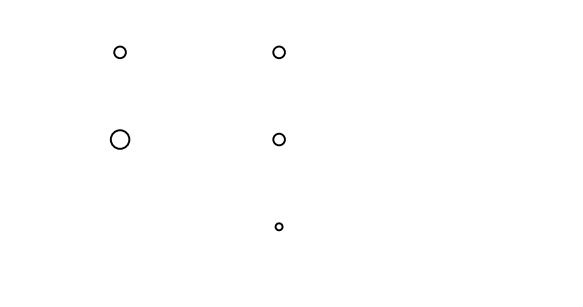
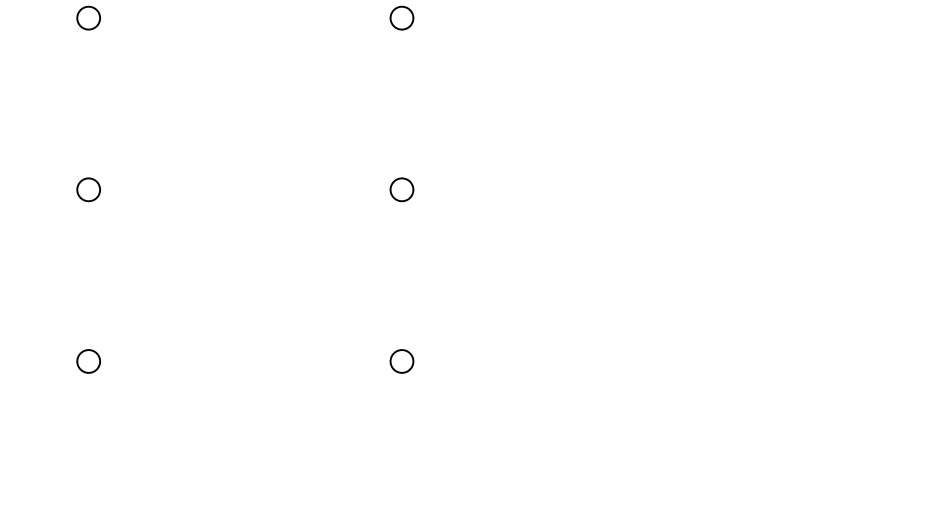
circle: (119, 139) -> (87, 189), size x0.62
circle: (119, 226) -> (87, 361), added
circle: (278, 226) -> (400, 361), size x1.67

